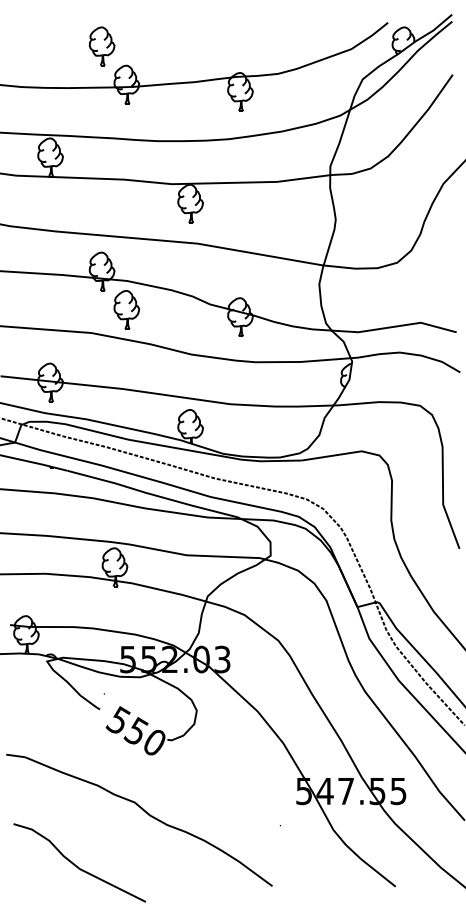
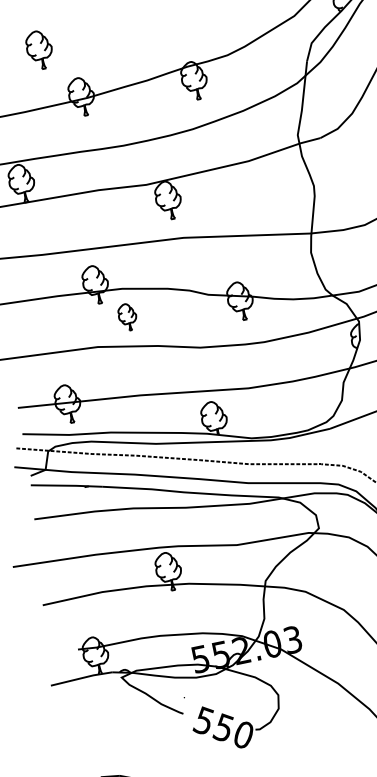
part: (101, 46) -> (39, 50), moved
part: (126, 309) -> (127, 316), size x0.7

